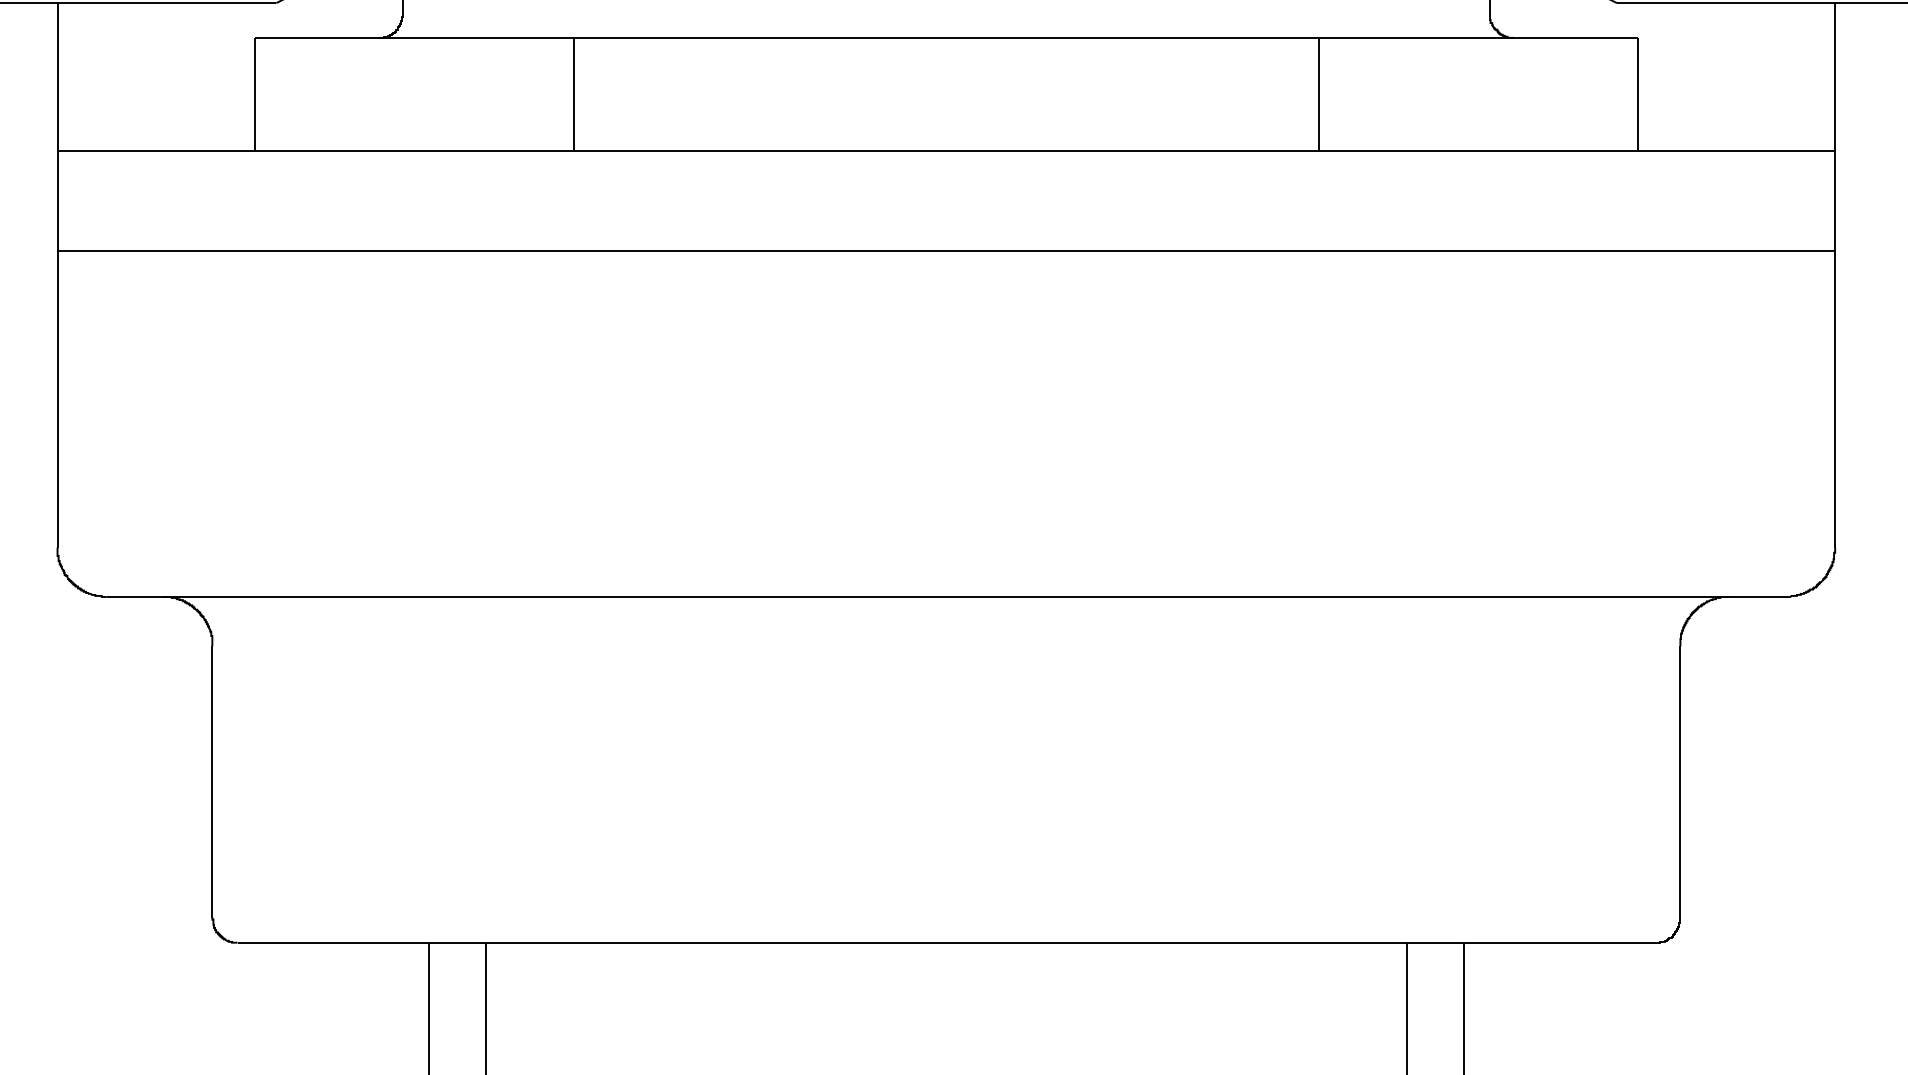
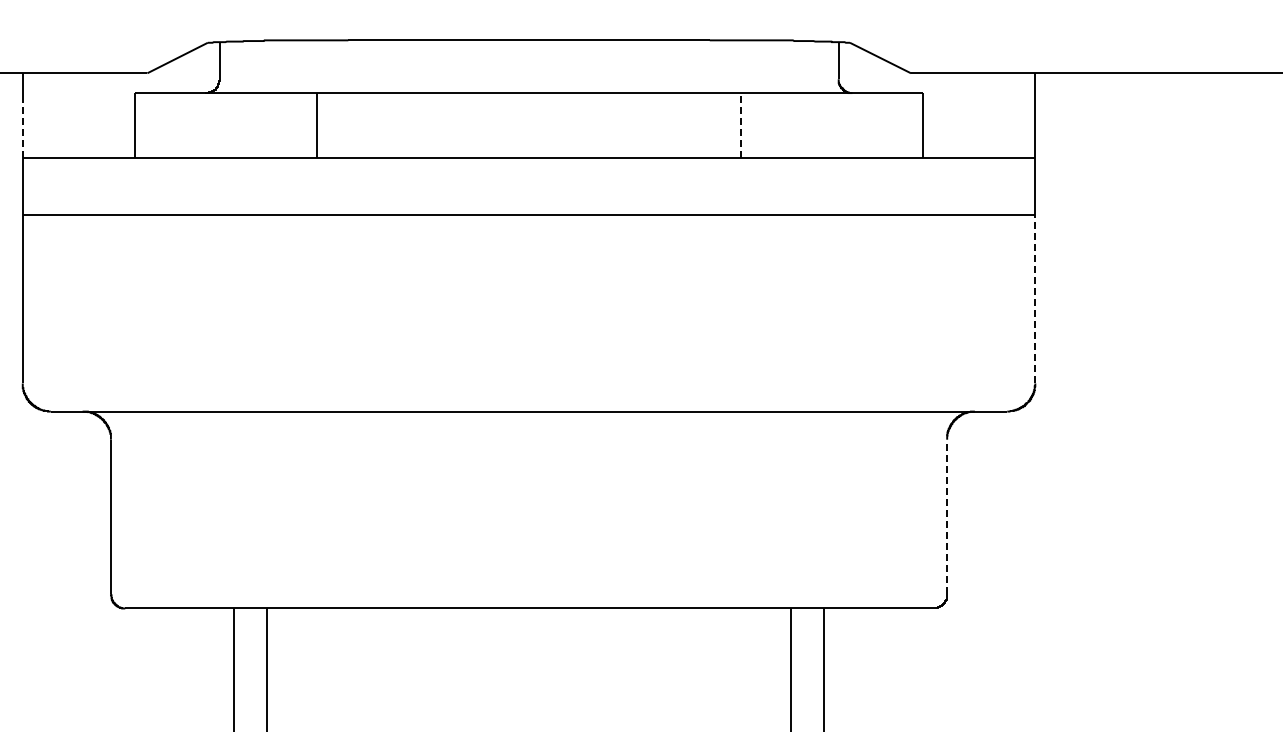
line: (1319, 92) -> (741, 124), solid -> dashed
line: (57, 101) -> (22, 129), solid -> dashed
line: (1835, 398) -> (1035, 298), solid -> dashed
line: (1680, 781) -> (947, 516), solid -> dashed

